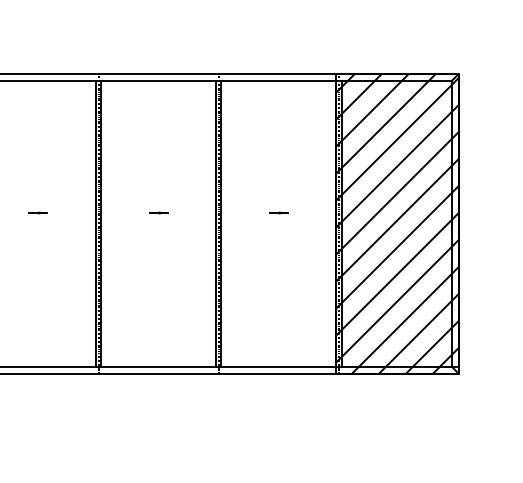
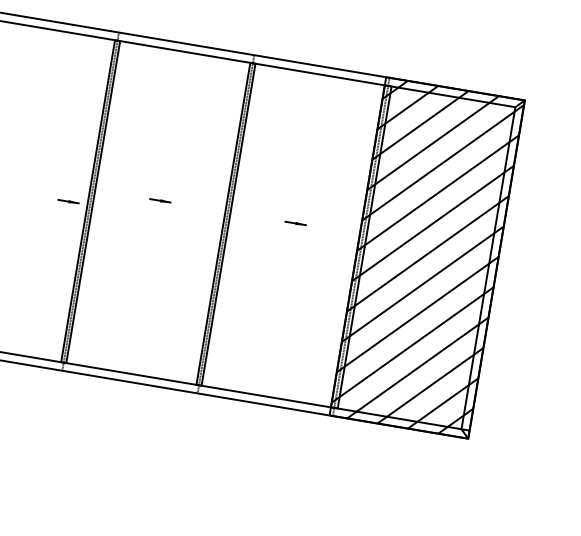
part: (37, 212) -> (67, 200), moved

